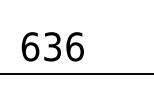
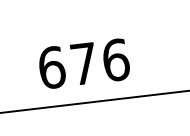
text: (52, 46) -> (83, 63), 636 -> 676

